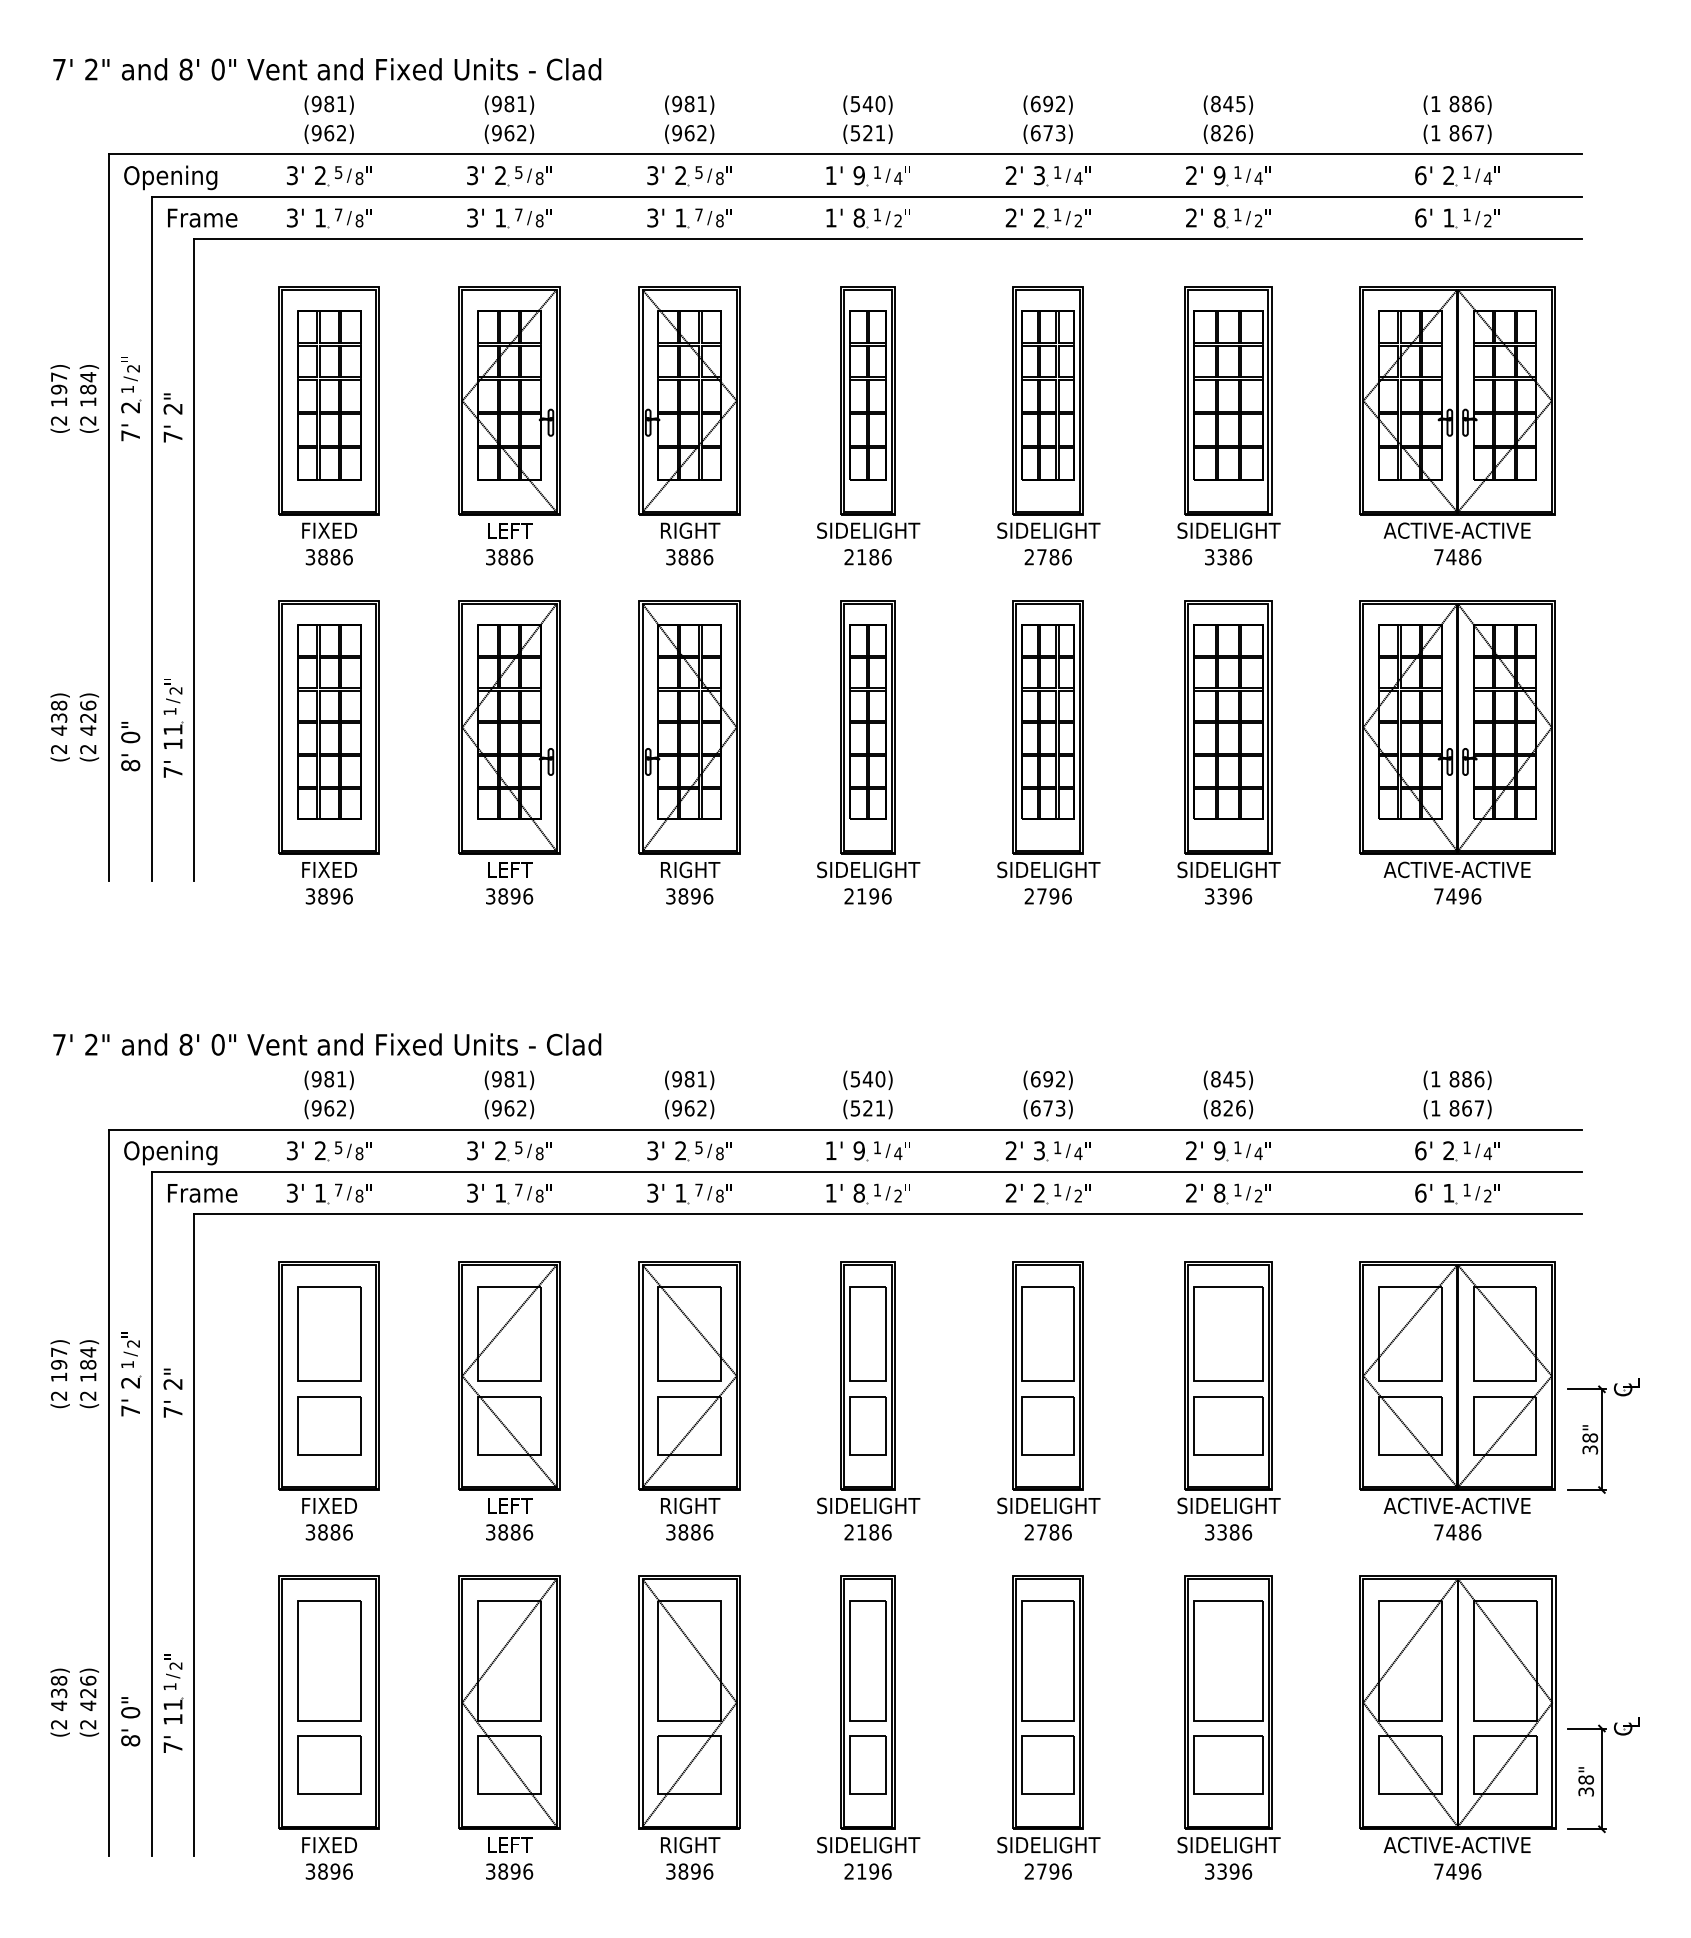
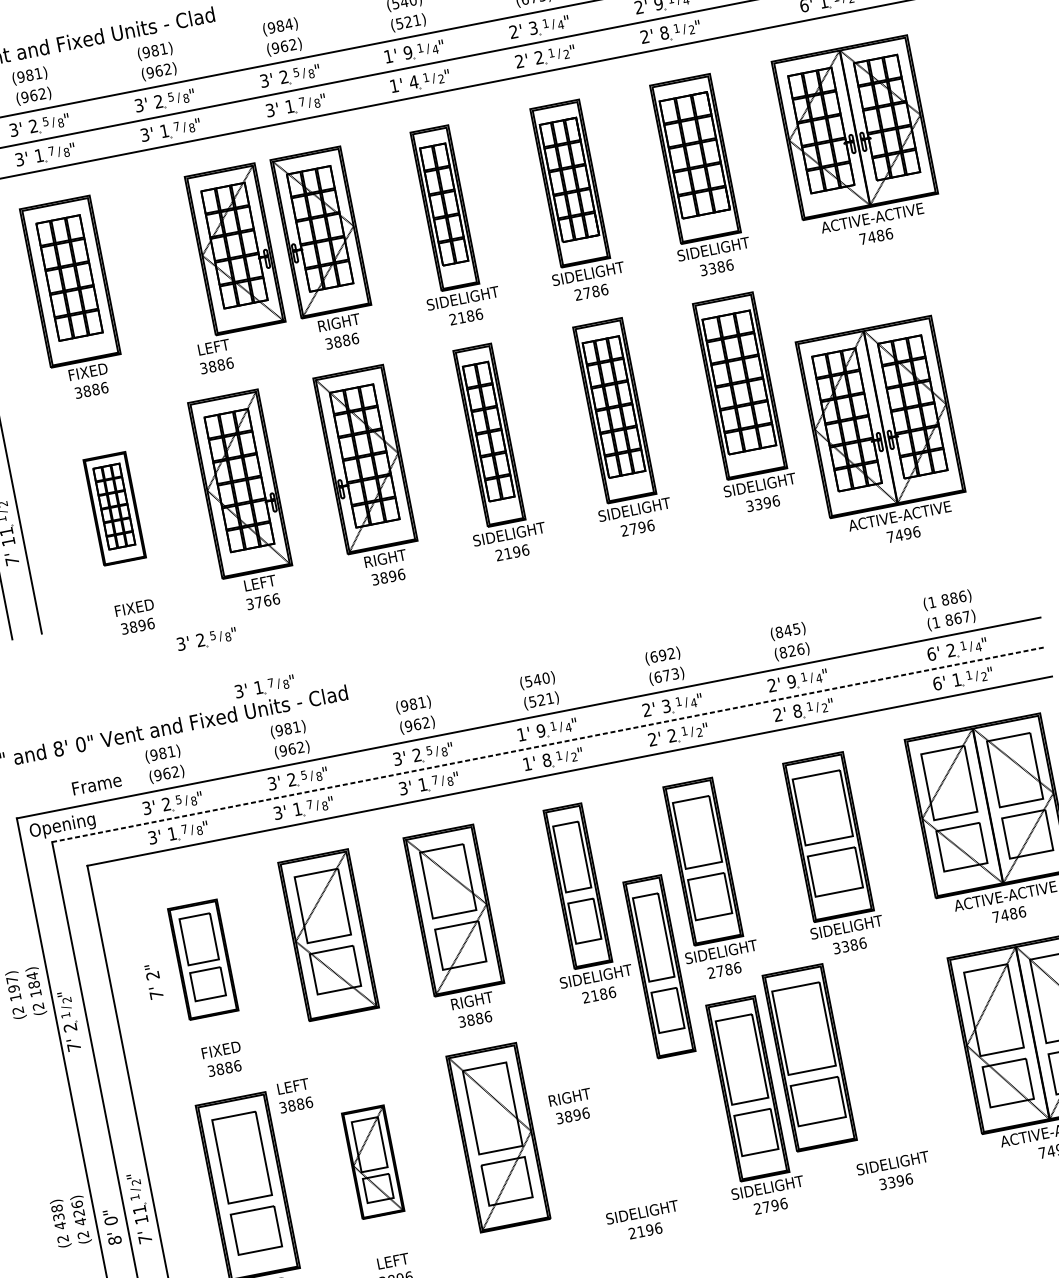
text: (701, 103) -> (288, 24), (981) -> (984)
text: (859, 217) -> (413, 81), 8 -> 4
part: (509, 400) -> (235, 249), moved
part: (328, 727) -> (114, 508), size x0.6
part: (1457, 752) -> (883, 434), moved
text: (509, 896) -> (263, 601), 3896 -> 3766
part: (421, 933) -> (207, 639), added
part: (481, 1014) -> (259, 687), added
line: (866, 1172) -> (549, 744), solid -> dashed
text: (202, 1193) -> (96, 784), moved
part: (131, 1374) -> (69, 1021), moved
part: (328, 1375) -> (202, 959), size x0.7
text: (172, 1392) -> (153, 981), moved
text: (509, 1519) -> (294, 1096), moved
part: (509, 1702) -> (373, 1162), size x0.6
part: (867, 1702) -> (659, 966), moved
part: (1228, 1702) -> (809, 1057), moved
text: (690, 1858) -> (571, 1106), moved

